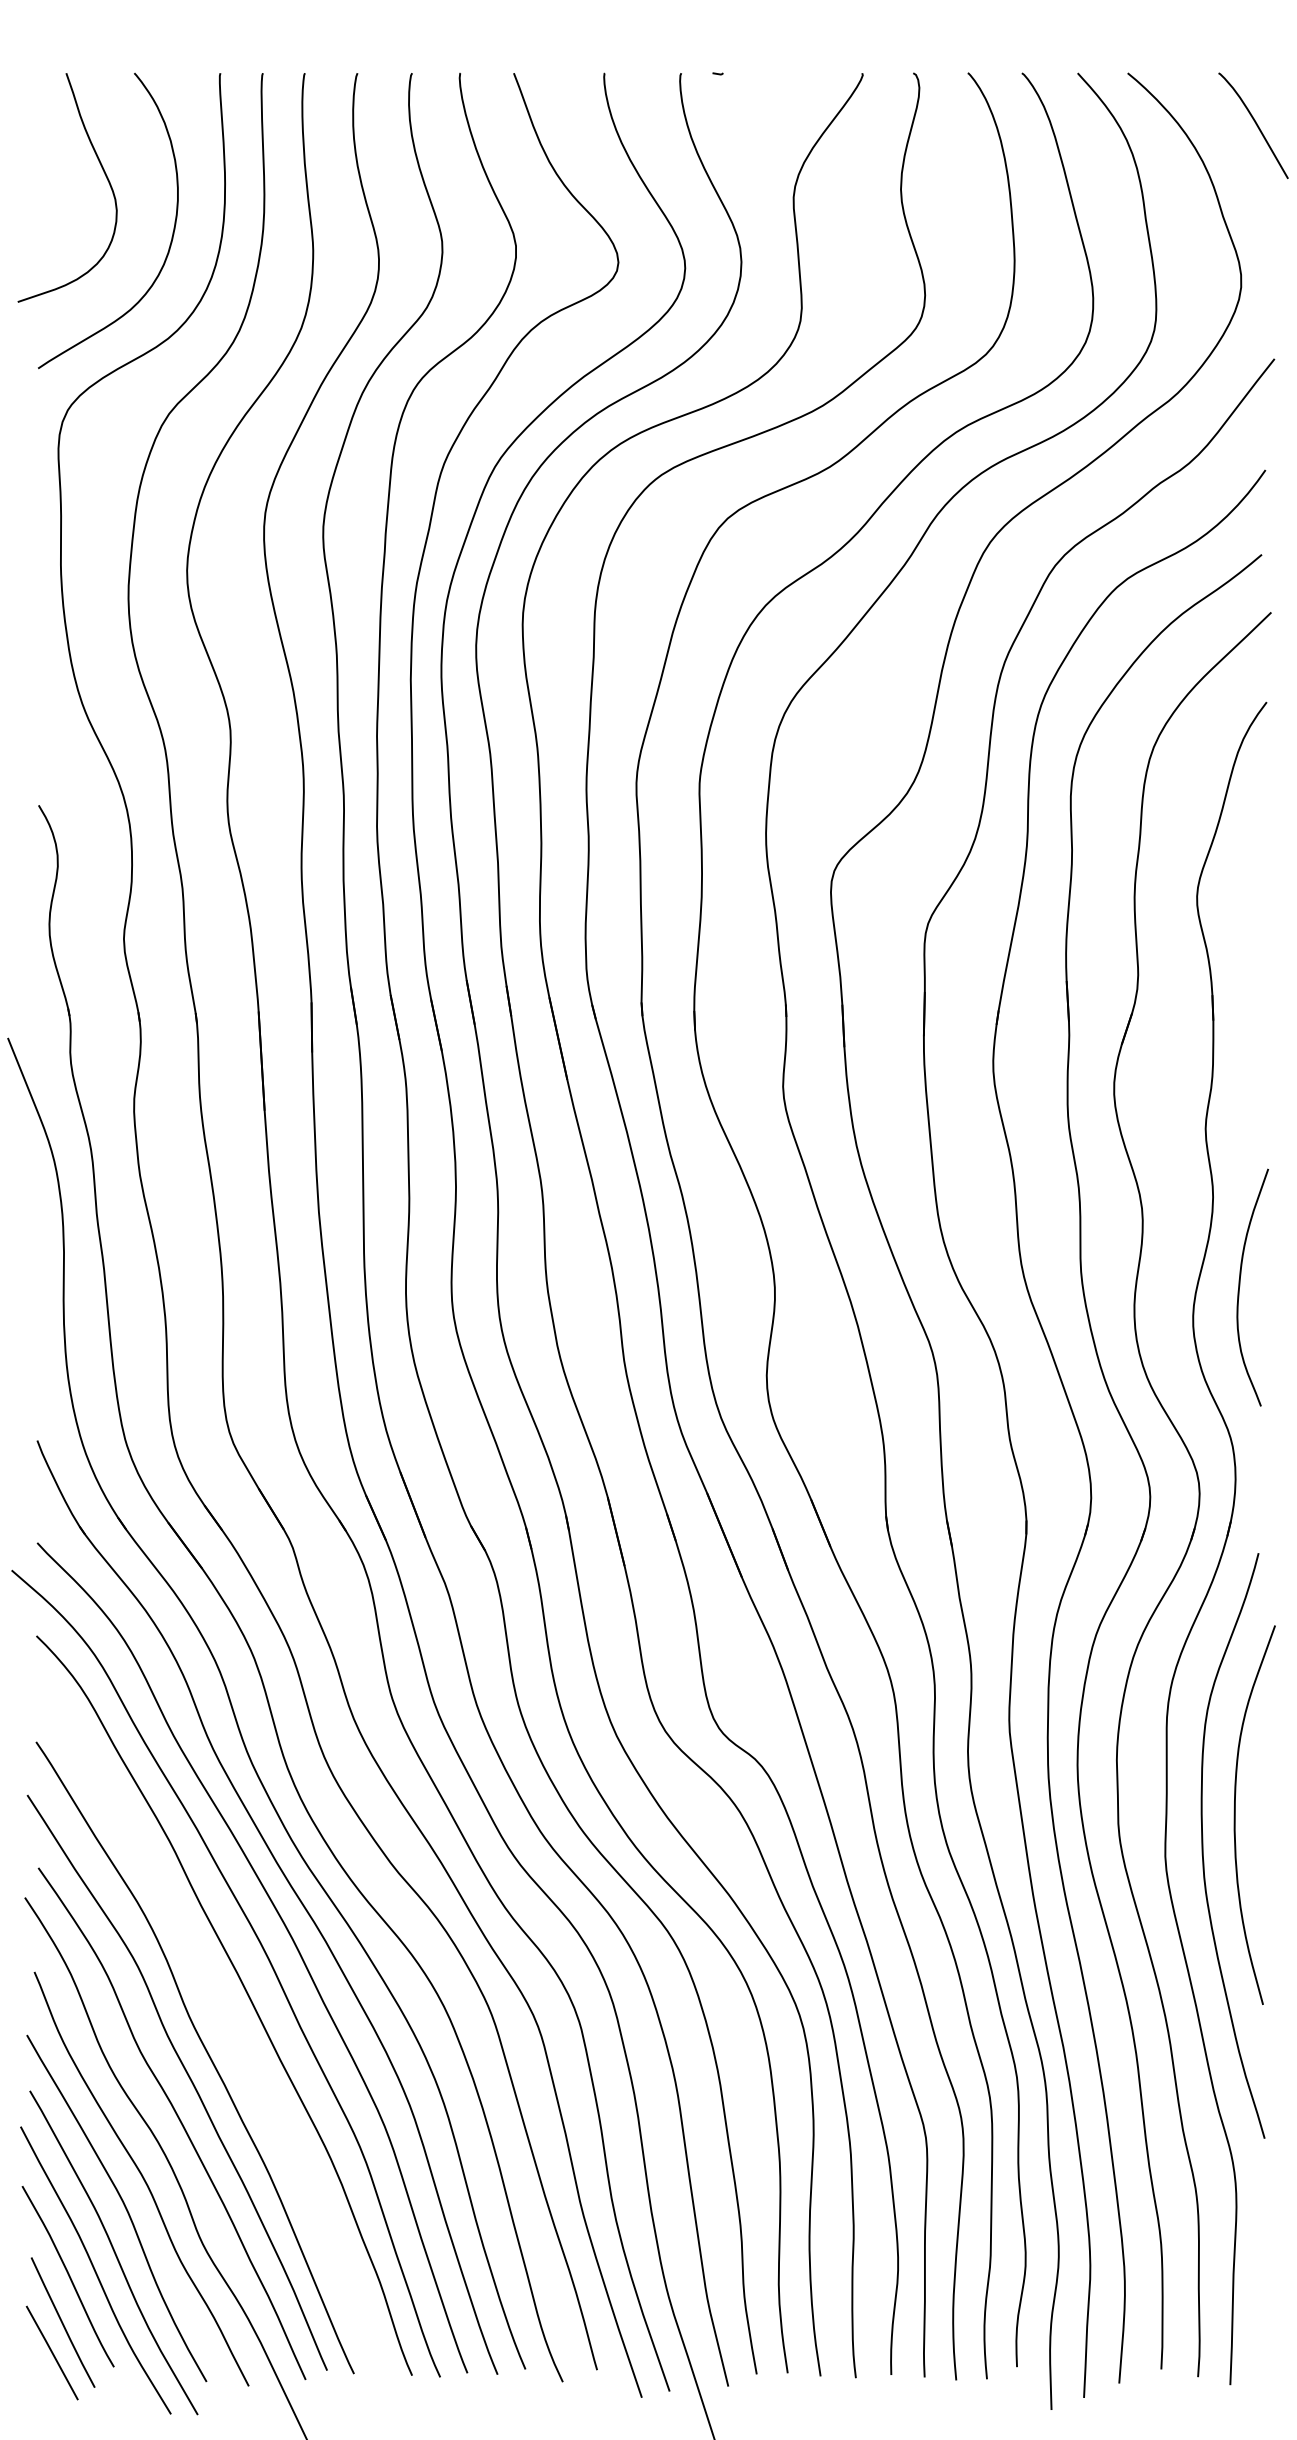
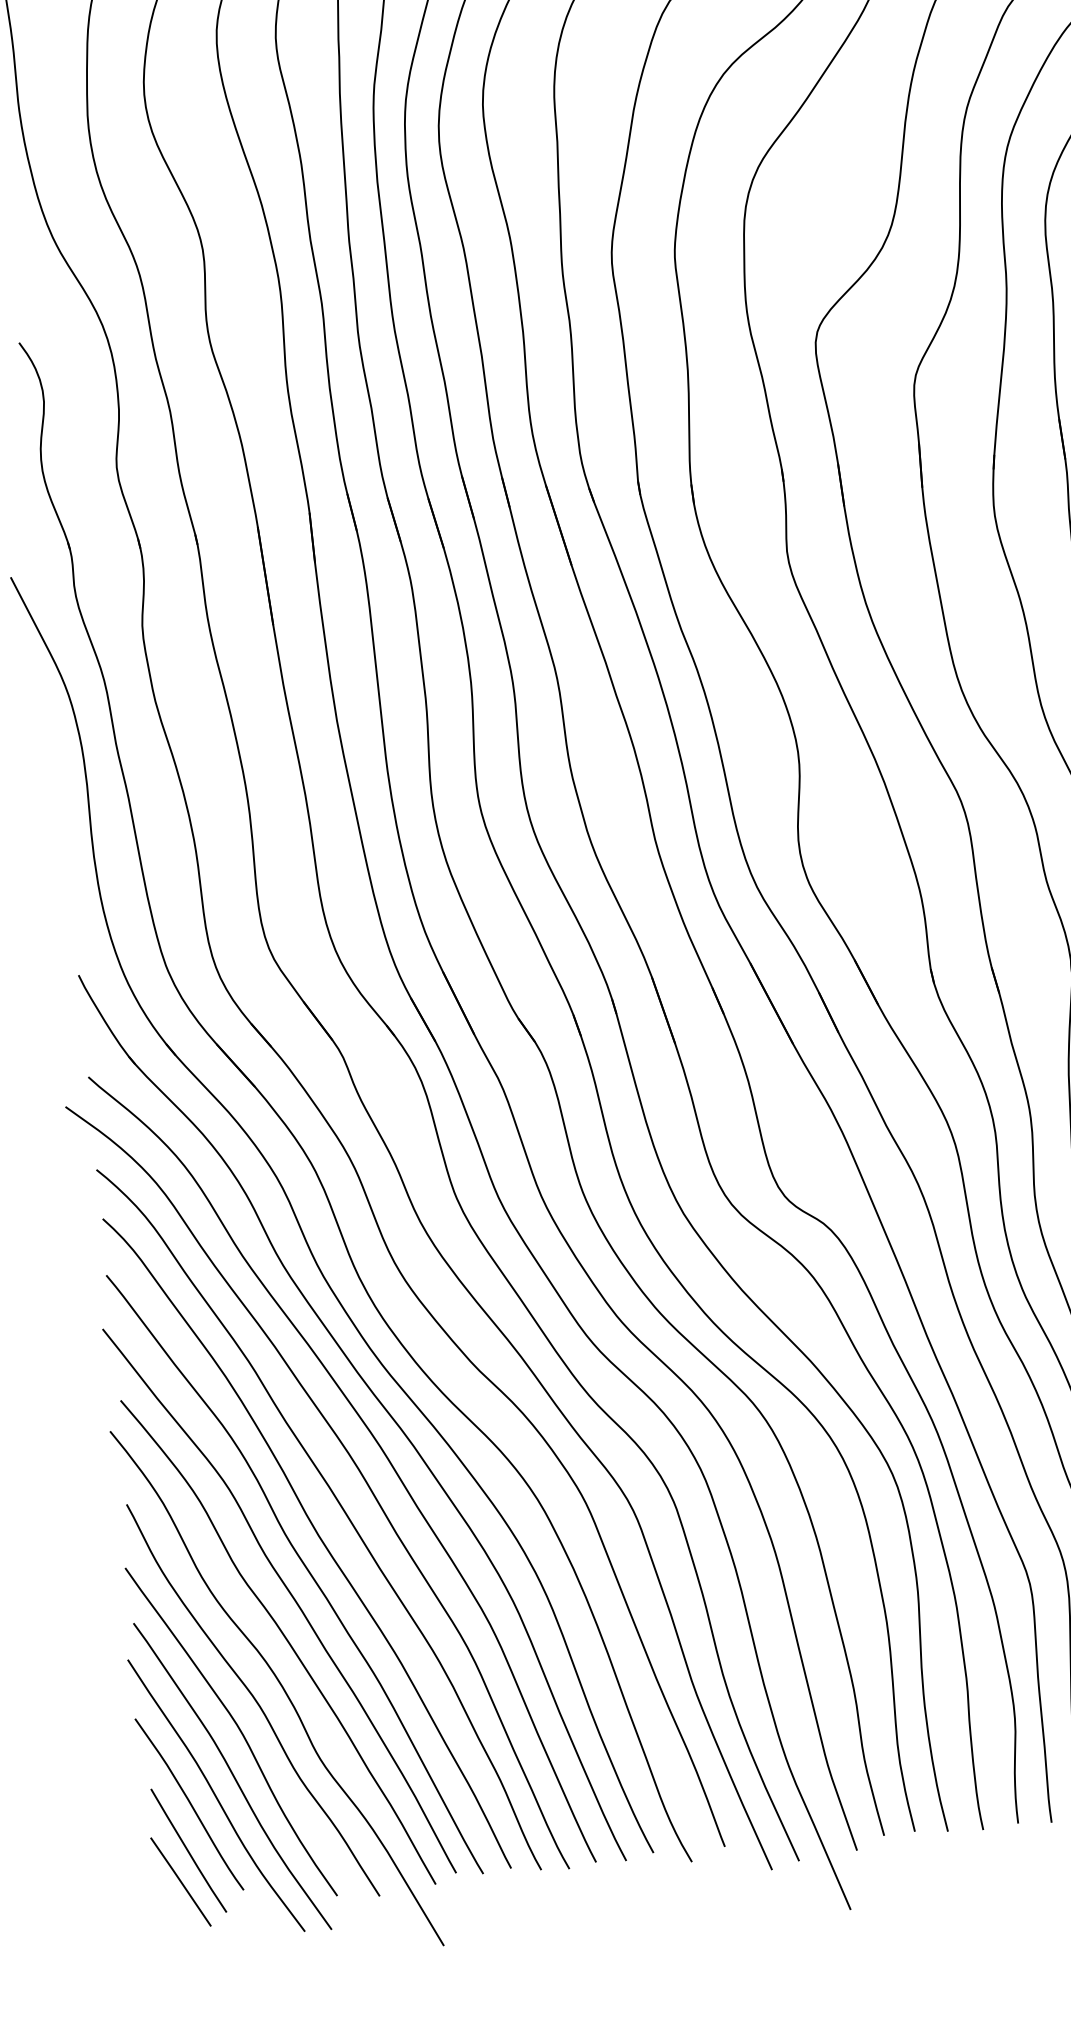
curve: (221, 2021) -> (317, 1535), added

